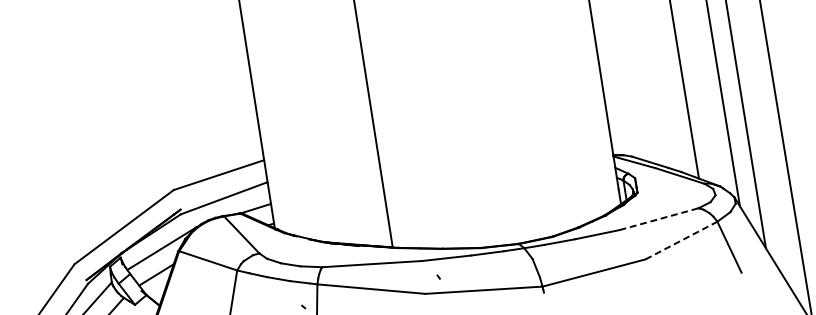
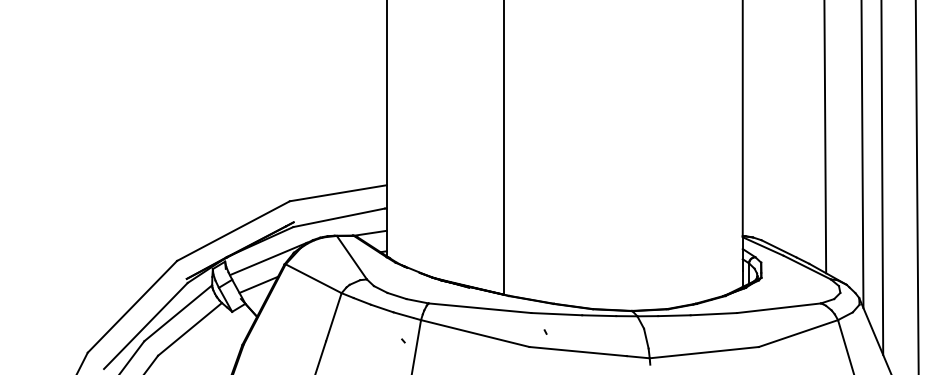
line: (659, 219) -> (779, 308), dashed -> solid
line: (681, 240) -> (798, 333), dashed -> solid

